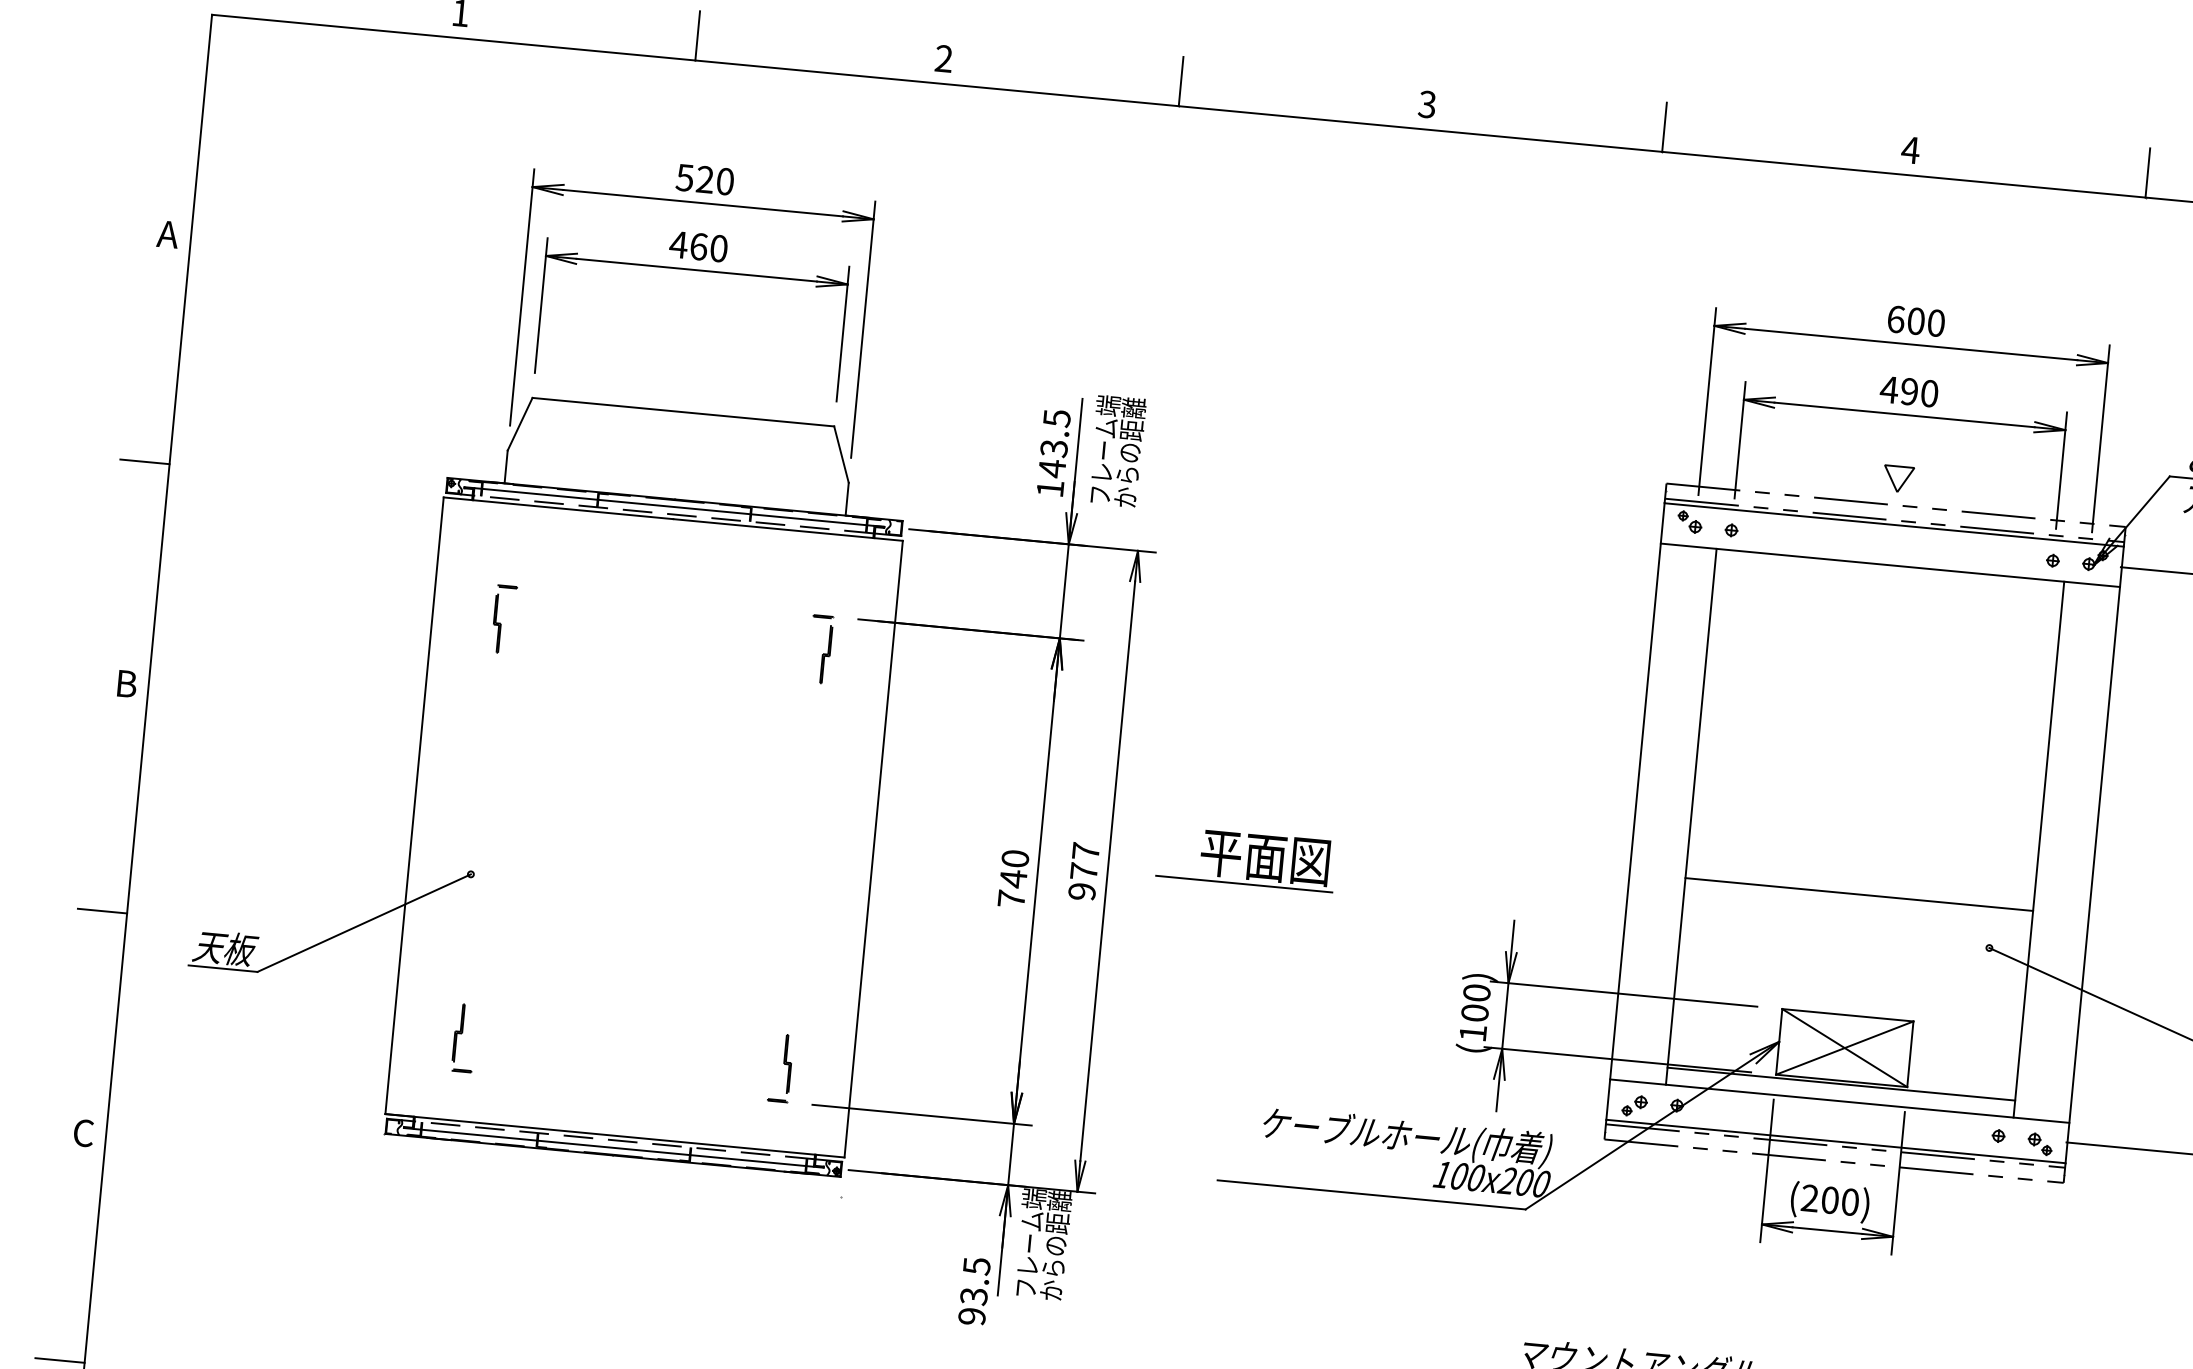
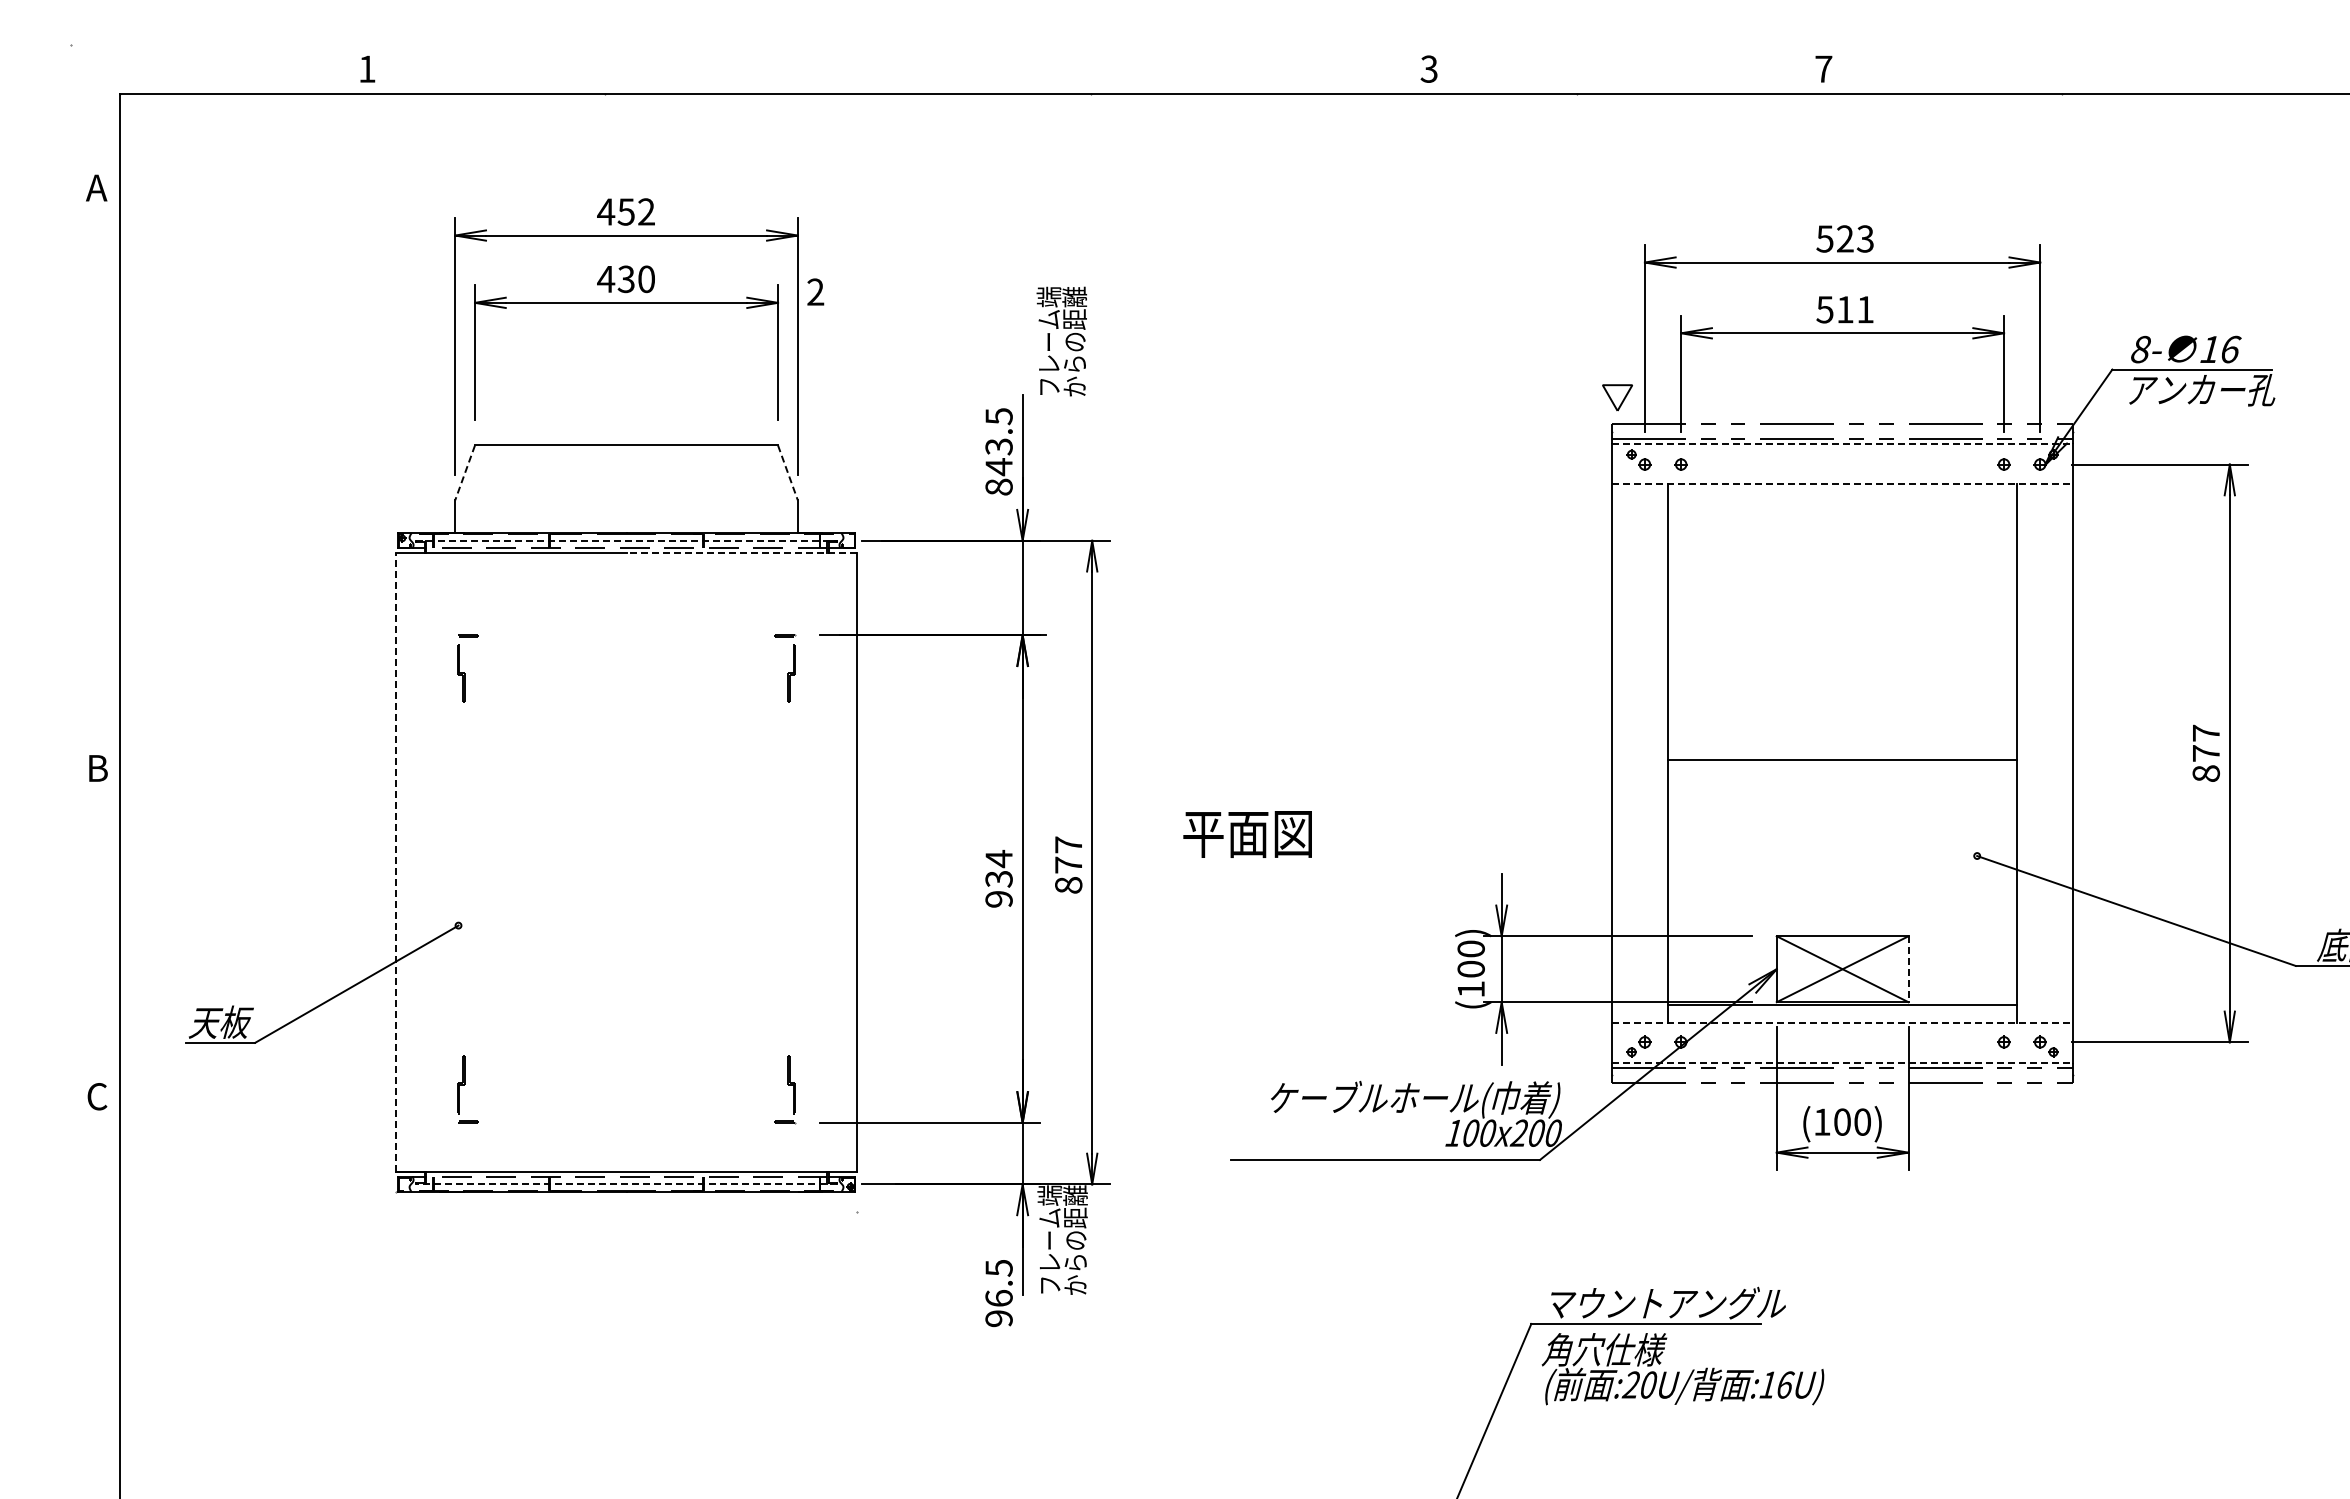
line: (697, 35) -> (605, 69), removed
text: (943, 58) -> (815, 291), moved
line: (1180, 81) -> (1090, 69), removed
text: (1426, 103) -> (1428, 68), moved
line: (1664, 127) -> (1576, 69), removed
text: (1910, 149) -> (1823, 68), 4 -> 7
line: (2147, 172) -> (2061, 69), removed
text: (704, 179) -> (625, 211), 520 -> 452
text: (167, 233) -> (96, 187), moved
text: (697, 246) -> (625, 279), 460 -> 430
text: (1915, 320) -> (1844, 238), 600 -> 523
text: (1908, 391) -> (1844, 309), 490 -> 511
line: (519, 424) -> (464, 473), solid -> dashed
text: (1116, 451) -> (1061, 341), moved
line: (841, 455) -> (788, 473), solid -> dashed
line: (144, 461) -> (94, 545), removed
part: (1898, 478) -> (1617, 397), moved
text: (1049, 488) -> (998, 486), 143.5 -> 843.5
line: (674, 506) -> (626, 540), solid -> dashed
line: (1894, 524) -> (1842, 443), solid -> dashed
line: (787, 529) -> (741, 552), solid -> dashed
line: (1890, 565) -> (1842, 484), solid -> dashed
line: (414, 805) -> (395, 862), solid -> dashed
text: (1012, 878) -> (998, 878), 740 -> 934
line: (1243, 884) -> (1228, 862), removed
text: (1081, 891) -> (1068, 885), 977 -> 877
line: (1859, 894) -> (1842, 760), moved
line: (101, 910) -> (94, 996), removed
line: (1910, 1054) -> (1908, 969), solid -> dashed
line: (1839, 1101) -> (1842, 1022), solid -> dashed
text: (83, 1132) -> (97, 1096), moved
line: (1835, 1141) -> (1842, 1063), solid -> dashed
line: (613, 1147) -> (626, 1184), solid -> dashed
text: (1809, 1197) -> (1821, 1121), (200) -> (100)
text: (973, 1296) -> (998, 1298), 93.5 -> 96.5
line: (59, 1360) -> (94, 1448), removed

